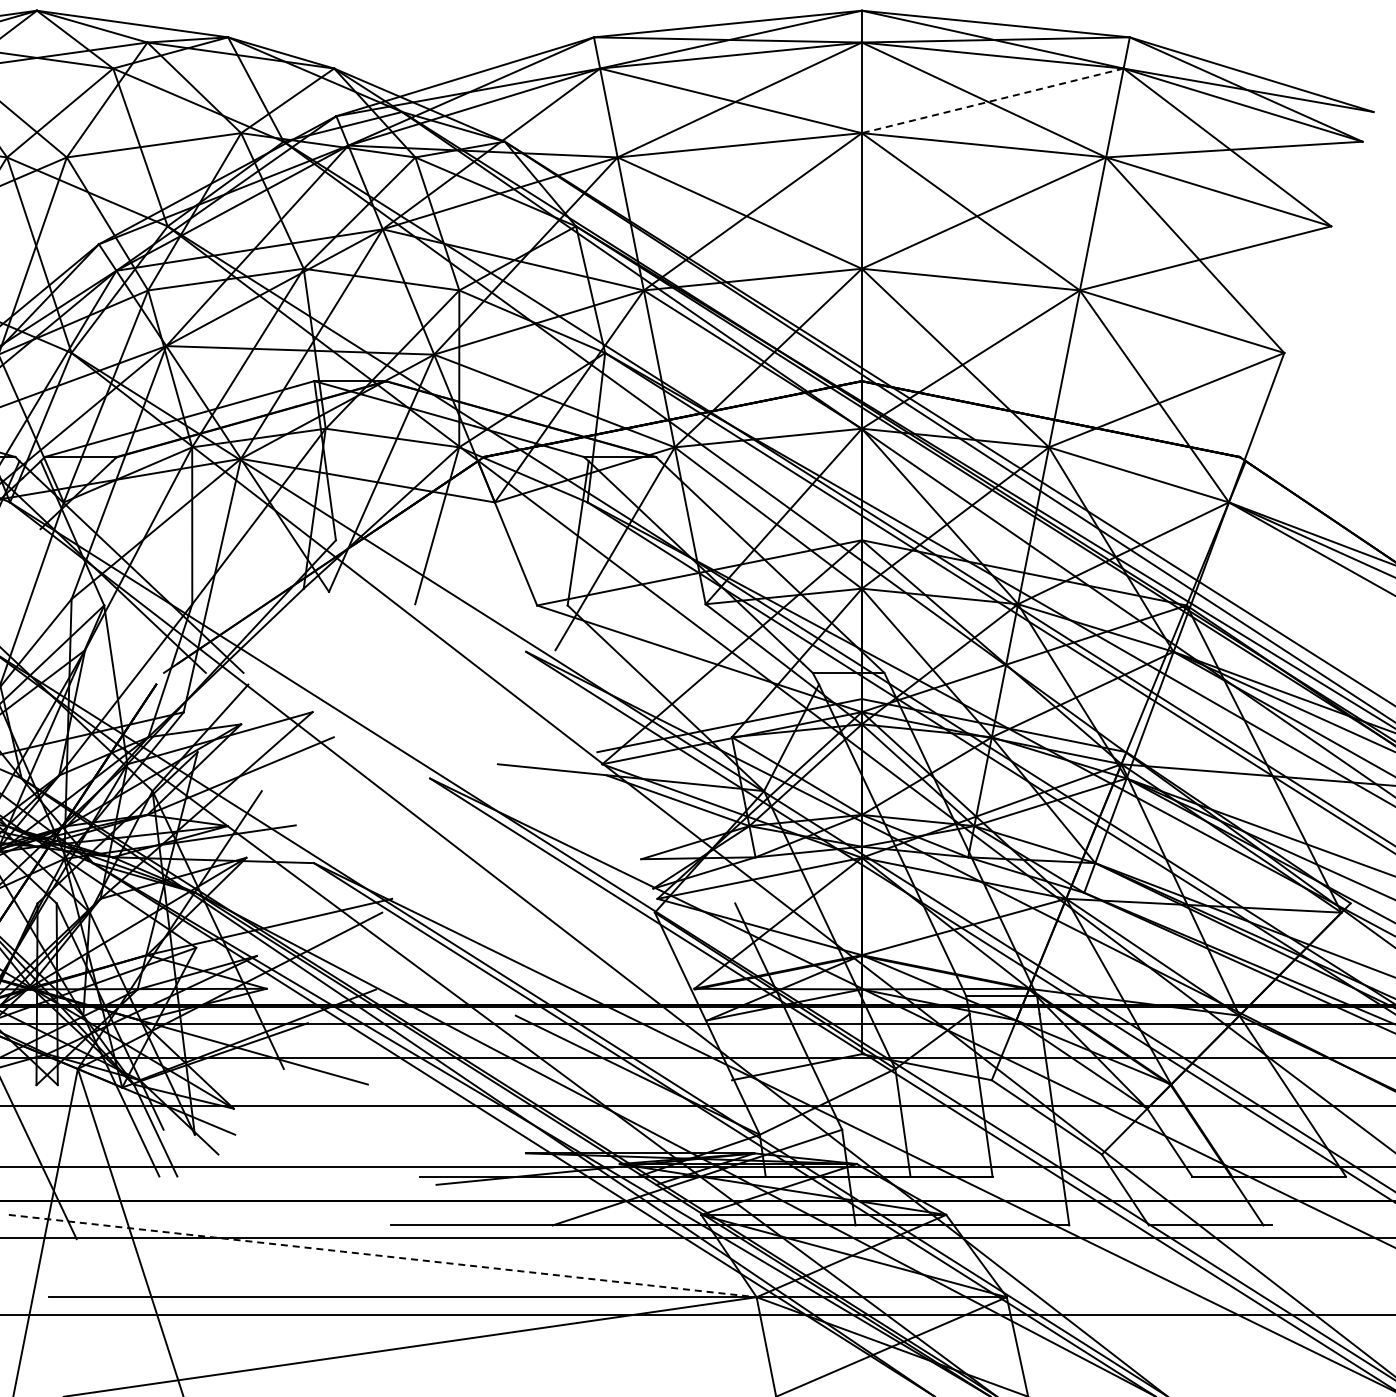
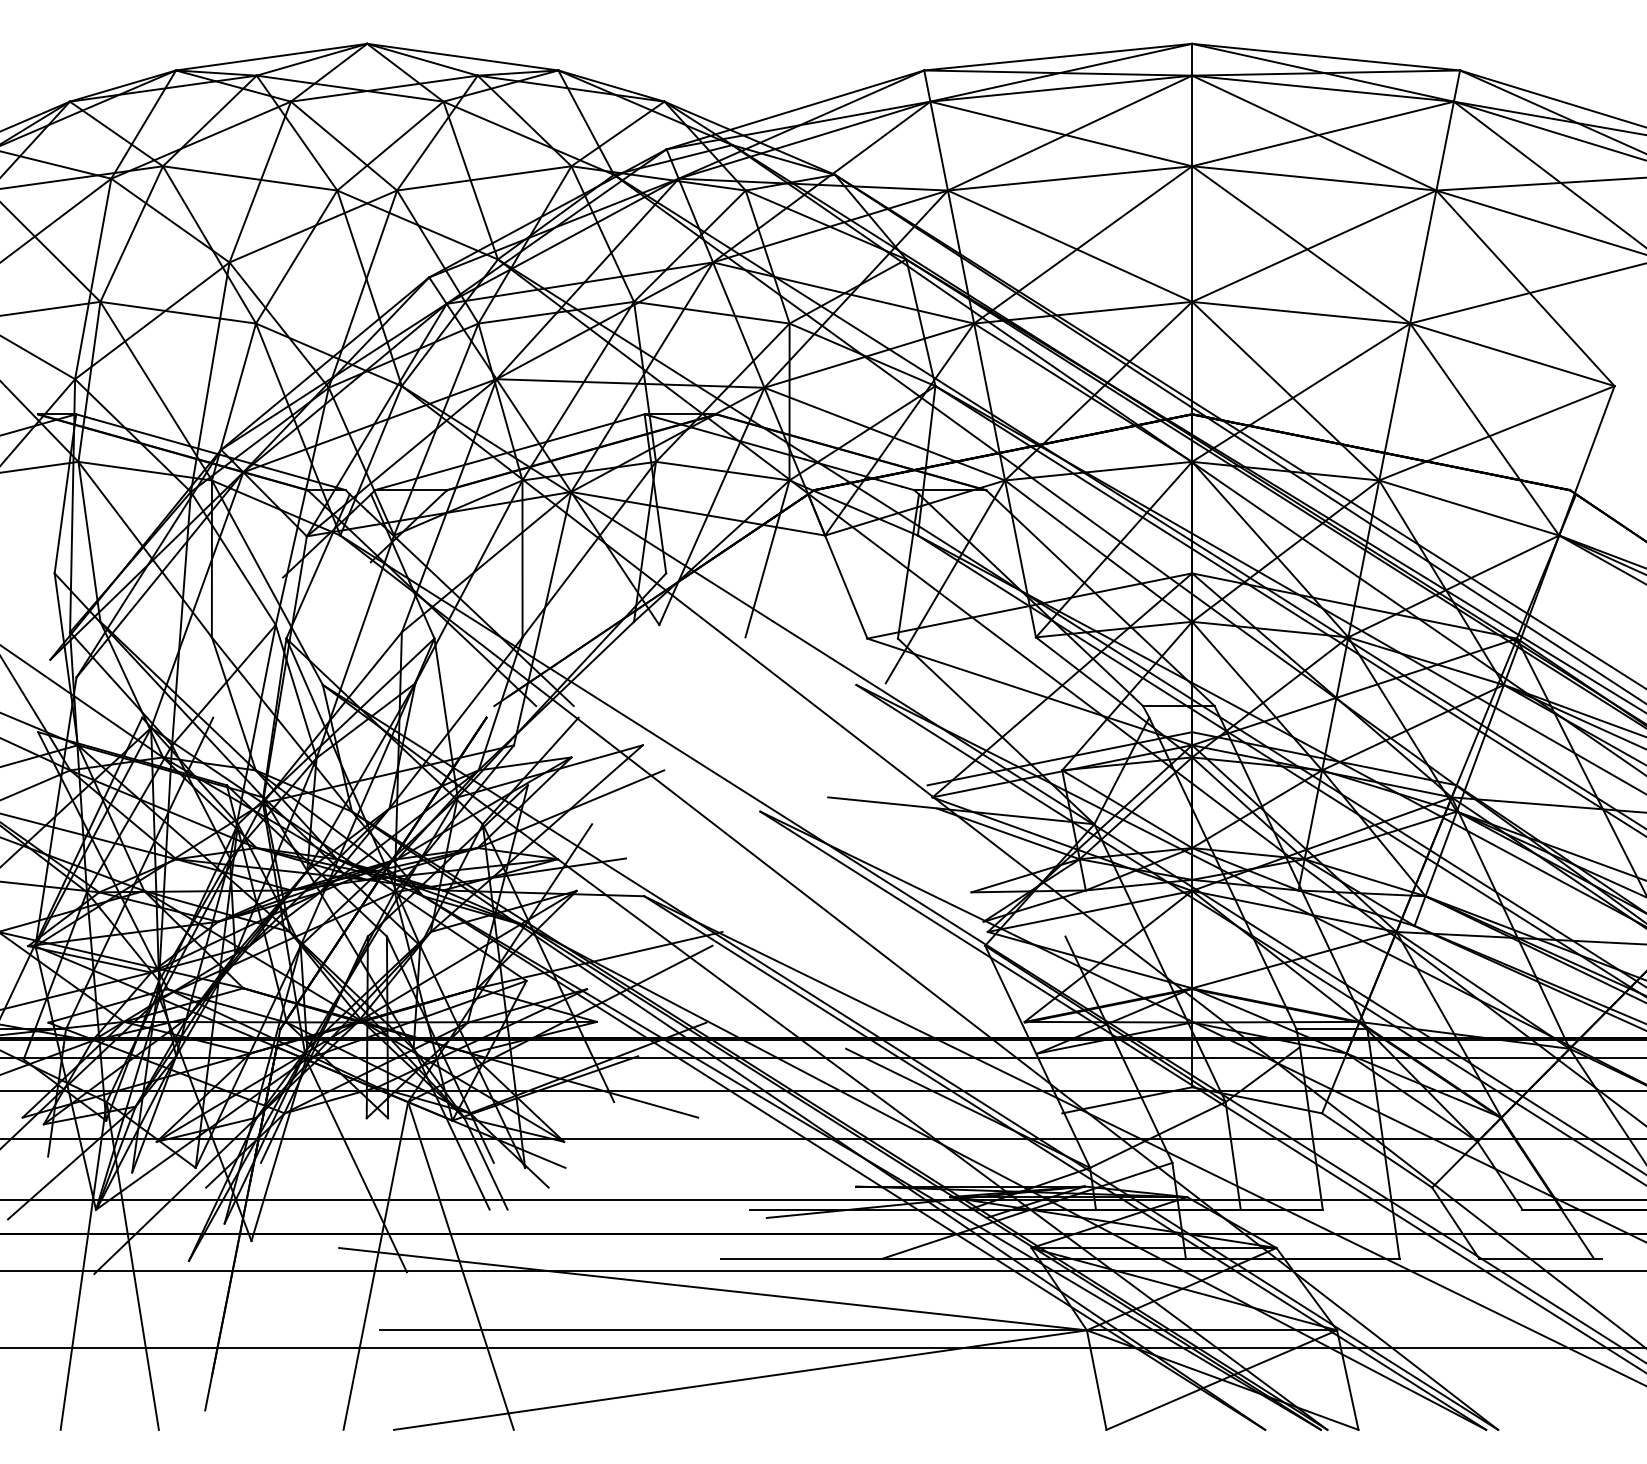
line: (993, 100) -> (1323, 133), dashed -> solid
line: (383, 1256) -> (713, 1289), dashed -> solid

